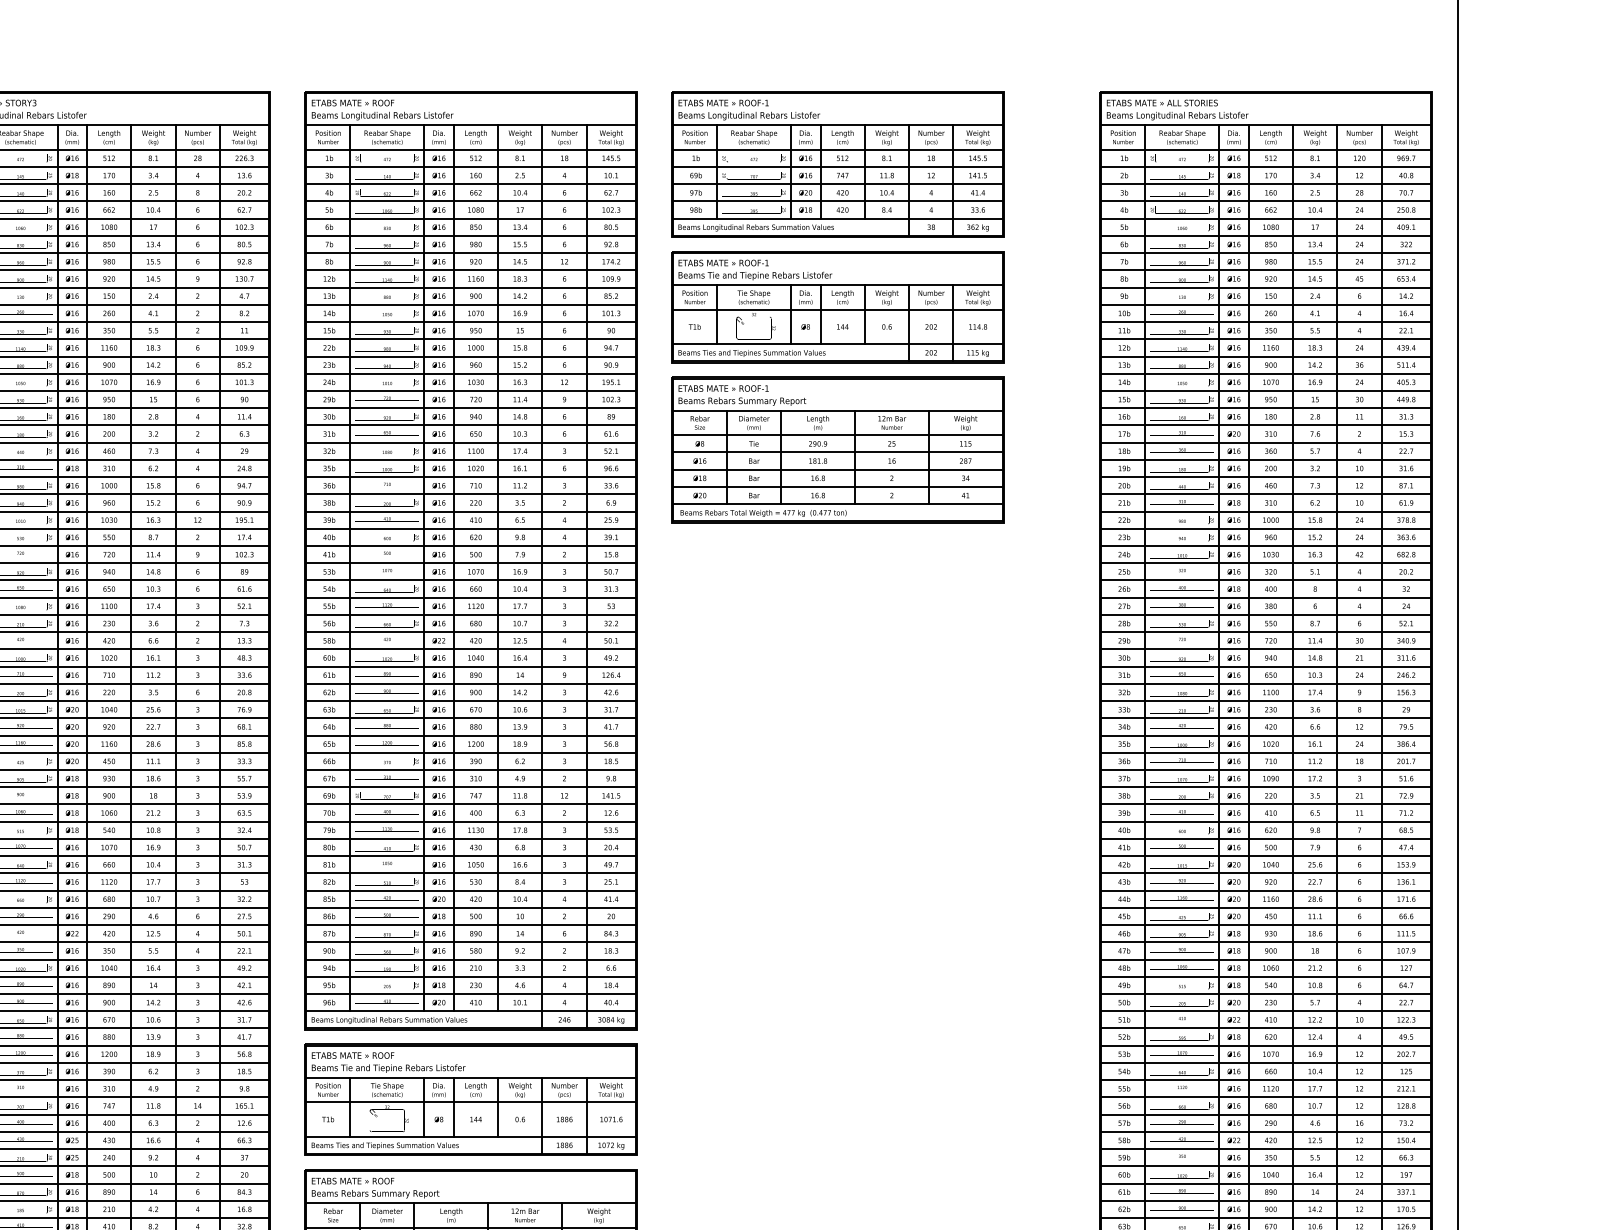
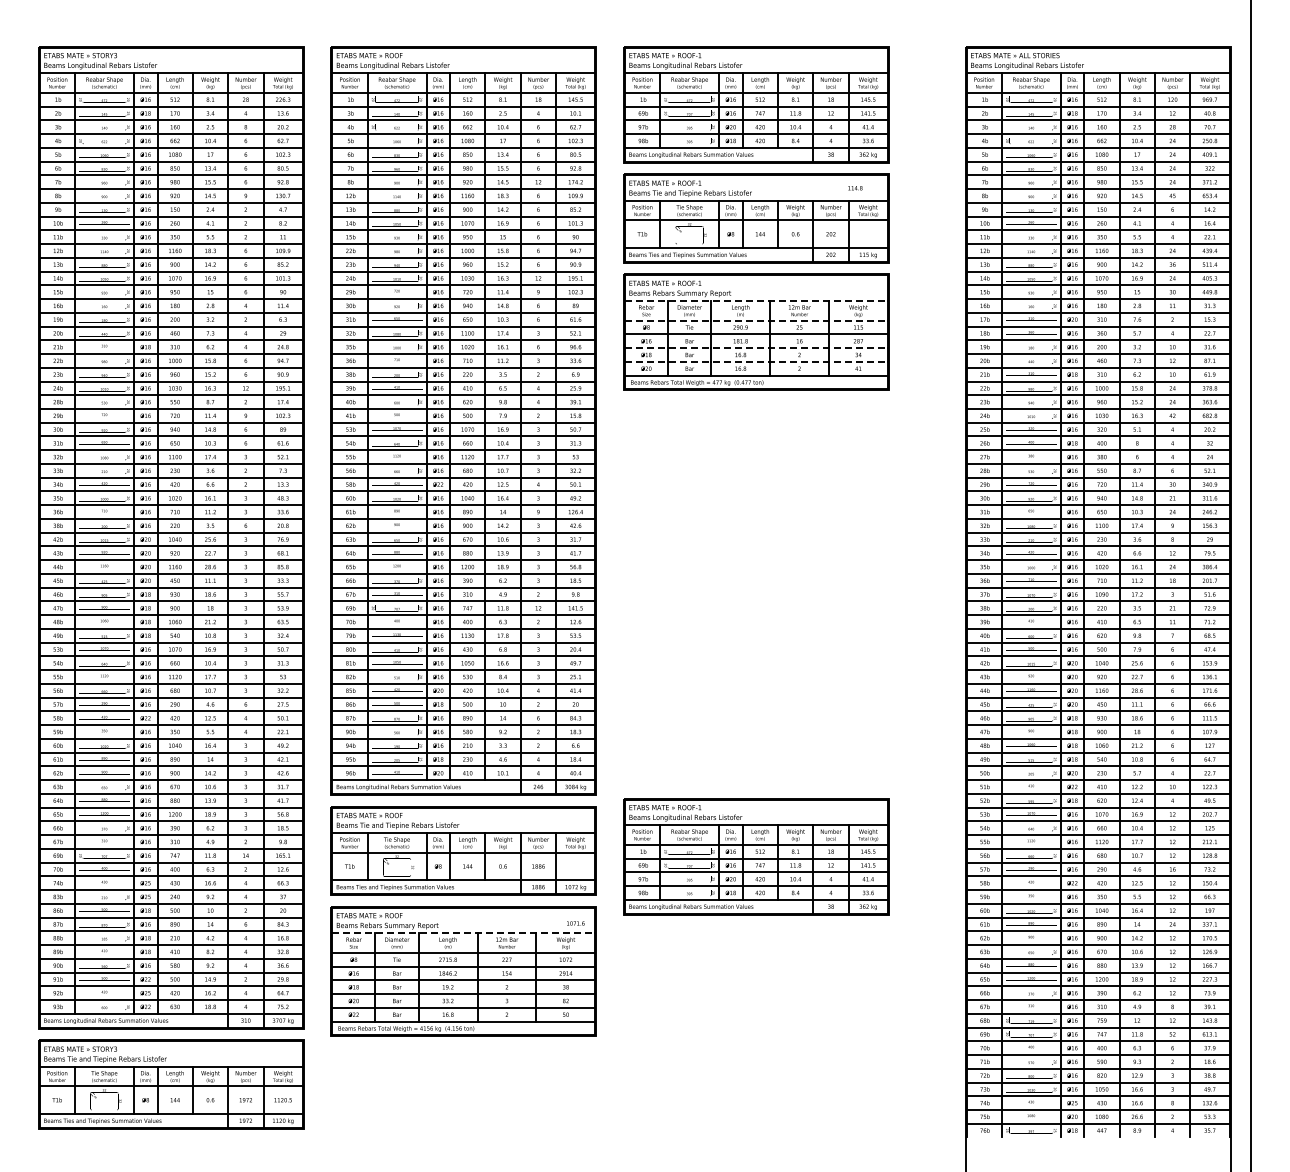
text: (978, 327) -> (855, 188), moved
line: (837, 411) -> (756, 301), solid -> dashed
line: (837, 435) -> (756, 320), solid -> dashed
line: (837, 470) -> (756, 348), solid -> dashed
line: (837, 486) -> (756, 361), solid -> dashed
part: (837, 1106) -> (756, 856), added
text: (611, 1119) -> (575, 923), moved
line: (470, 1203) -> (463, 933), solid -> dashed

